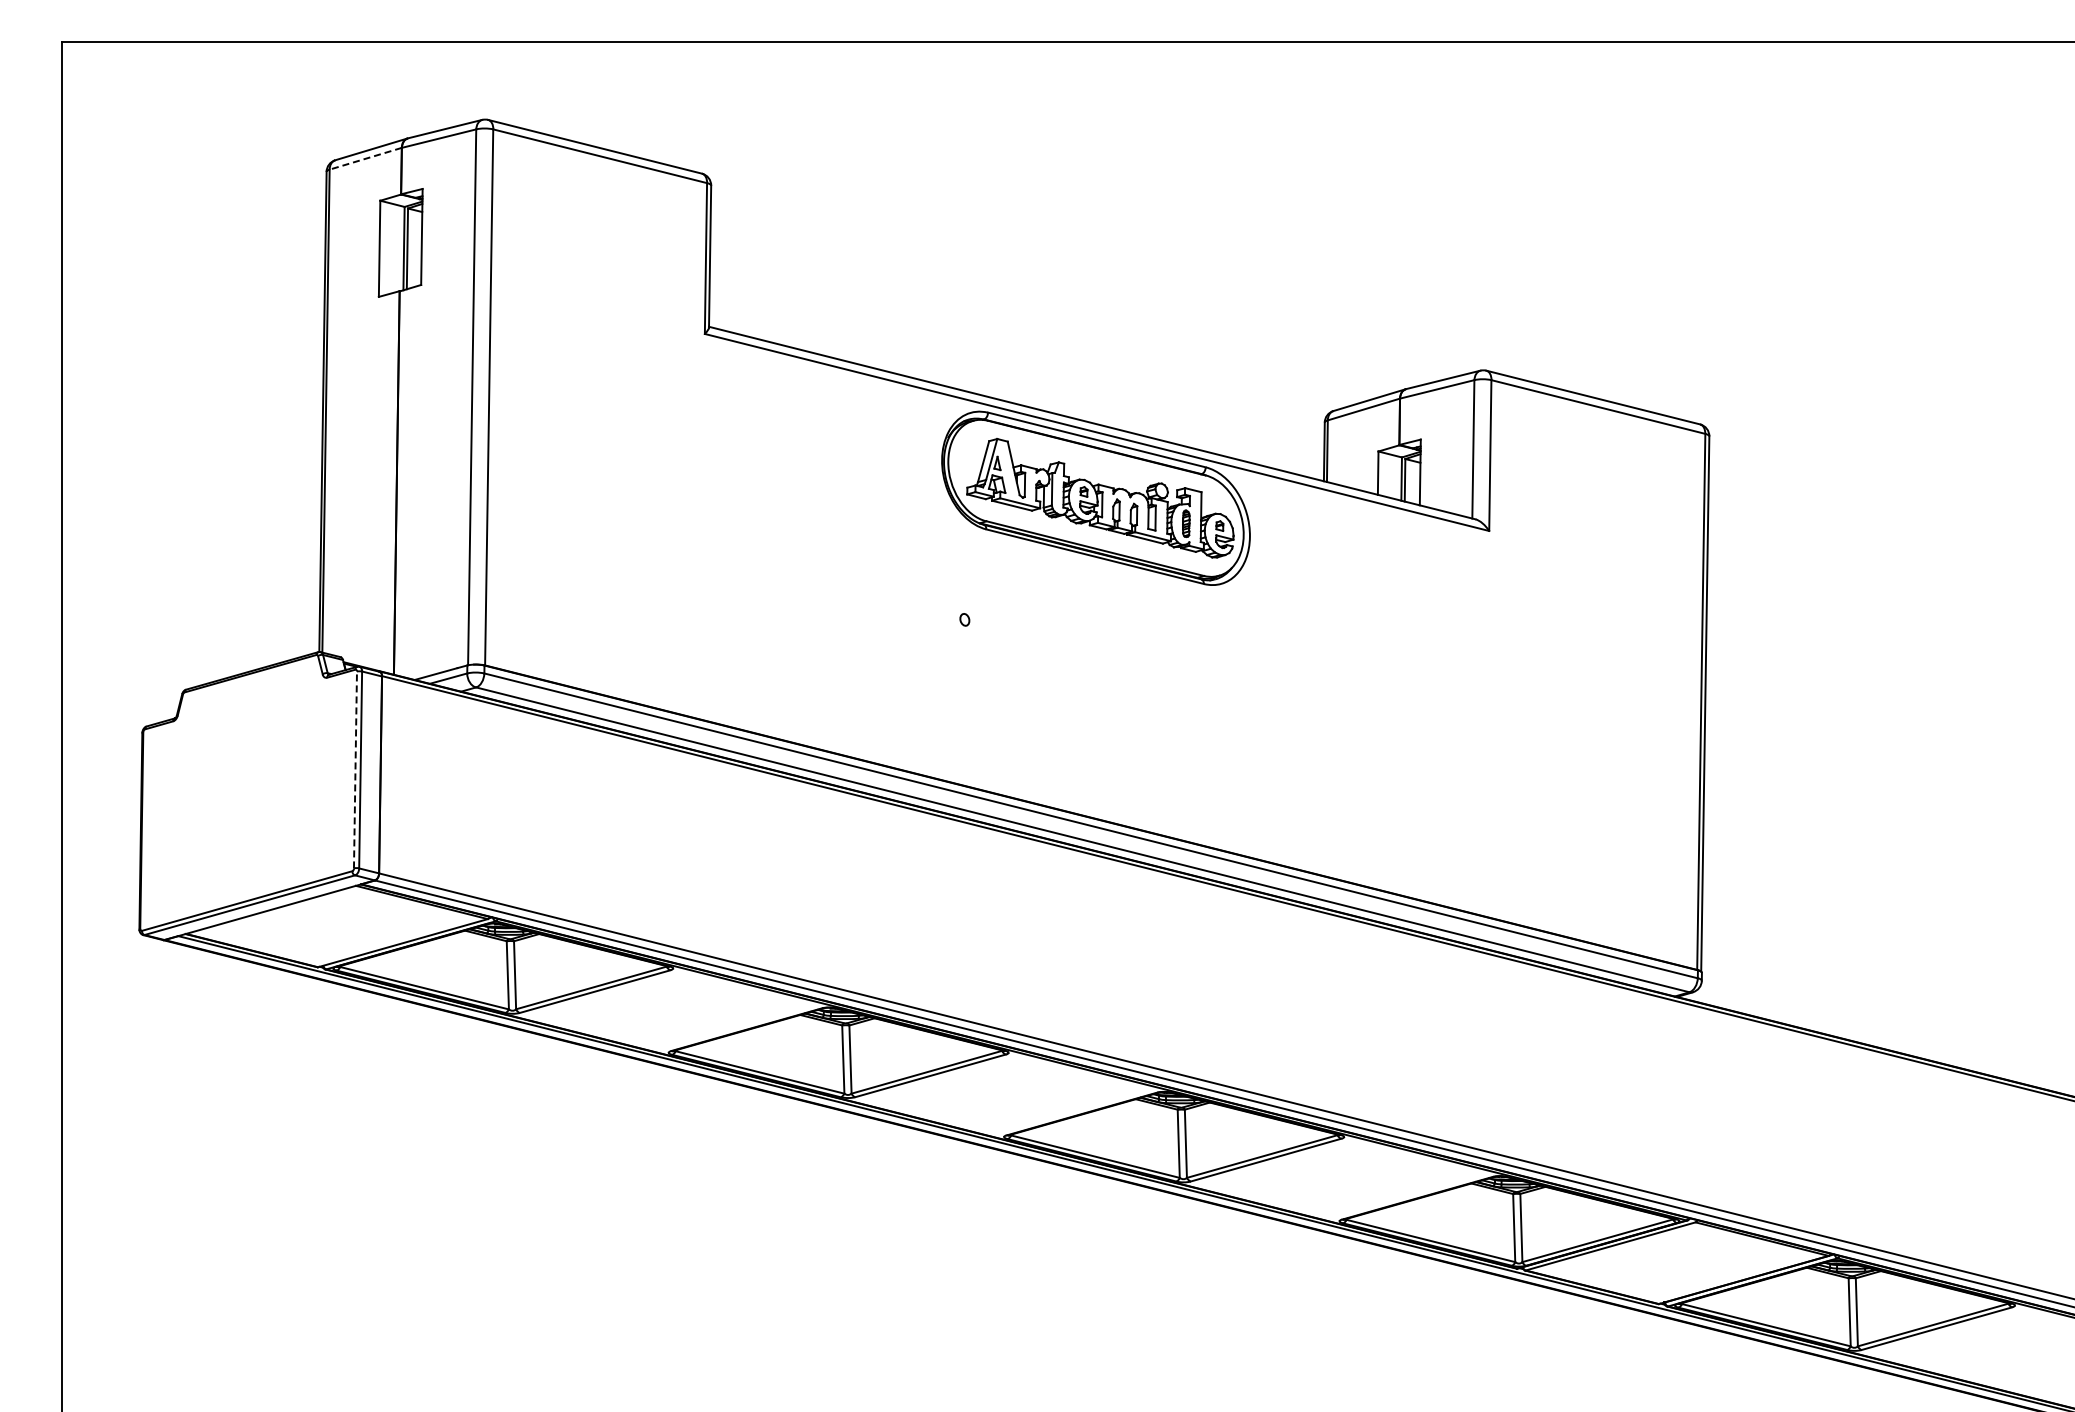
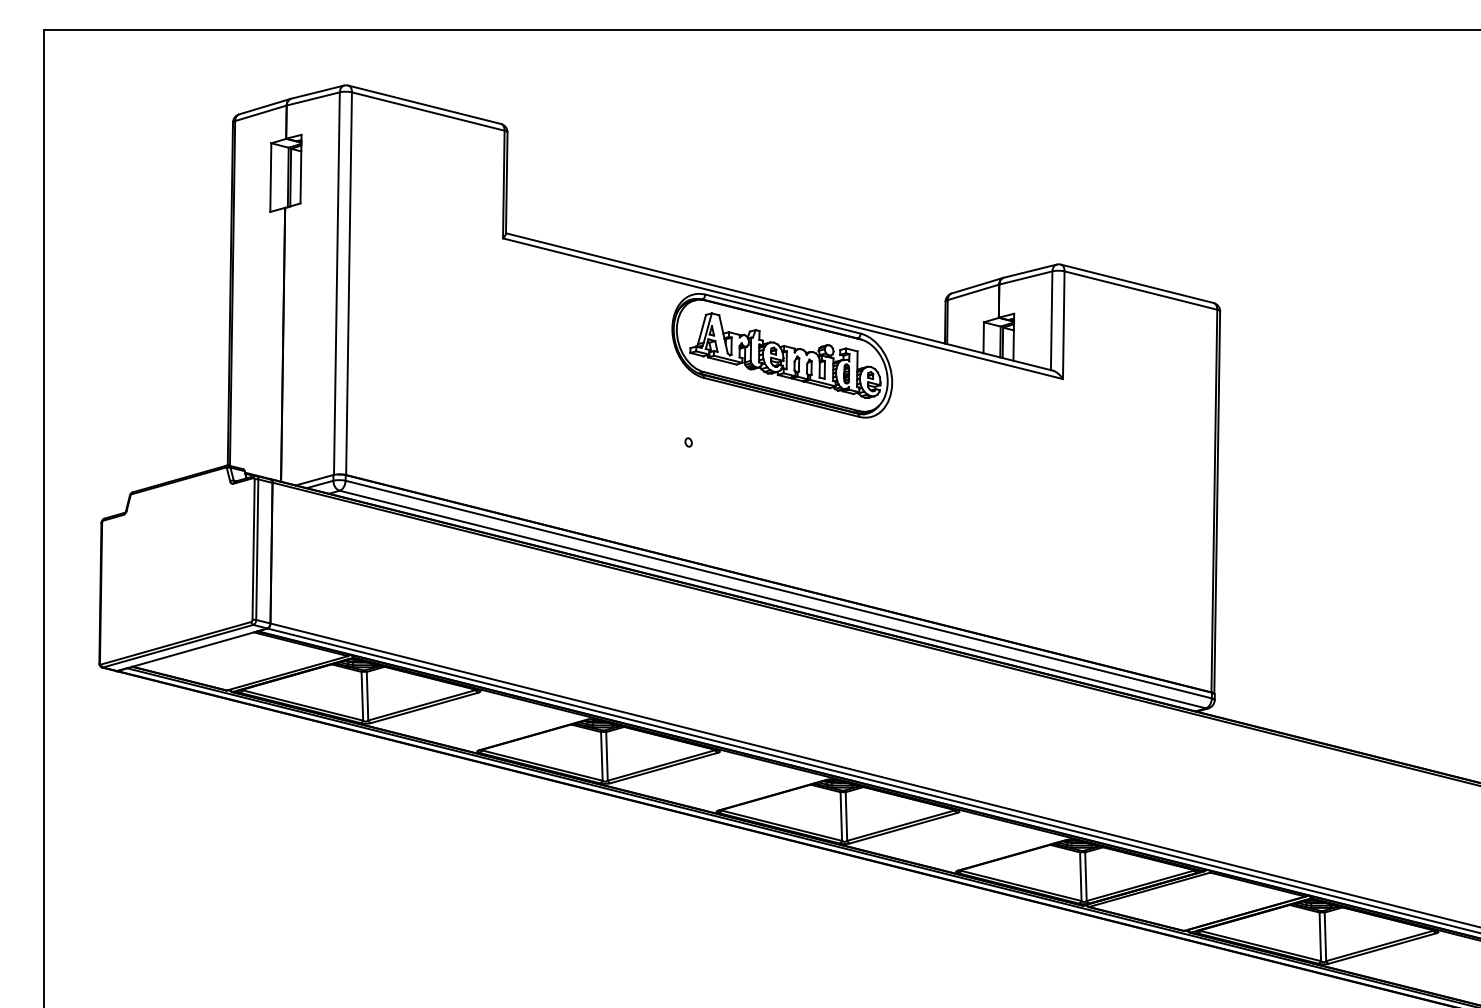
line: (365, 158) -> (260, 113), dashed -> solid
line: (355, 769) -> (253, 549), dashed -> solid

